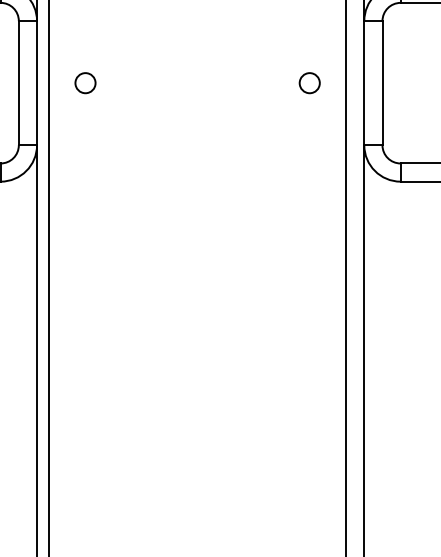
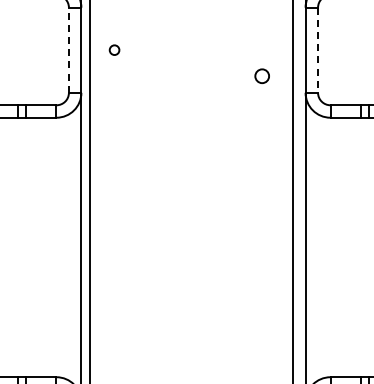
circle: (85, 82) -> (114, 49), size x0.7
circle: (308, 82) -> (261, 75), moved
line: (18, 83) -> (68, 50), solid -> dashed
line: (383, 83) -> (318, 50), solid -> dashed

